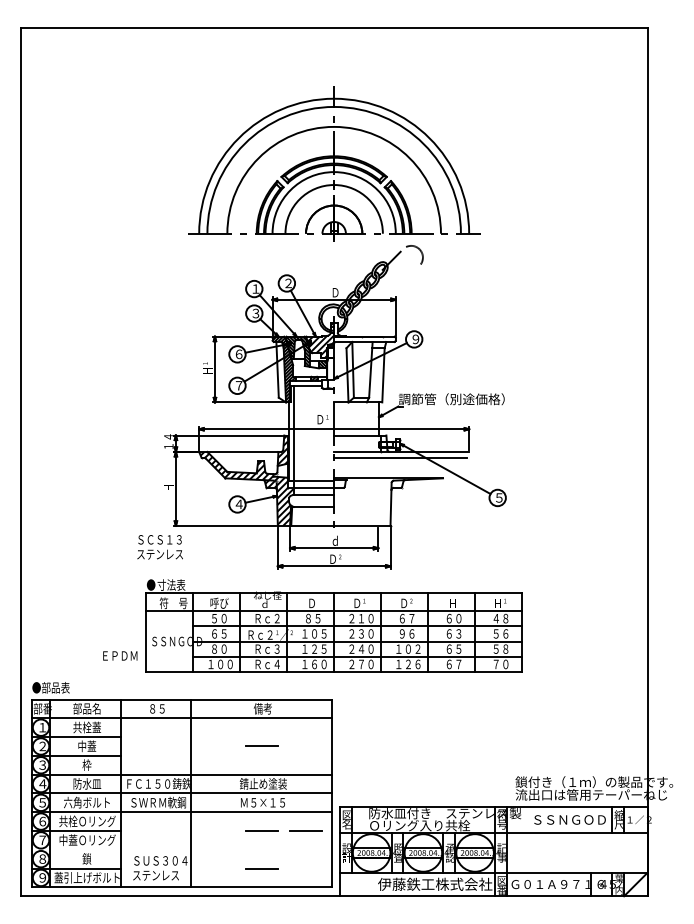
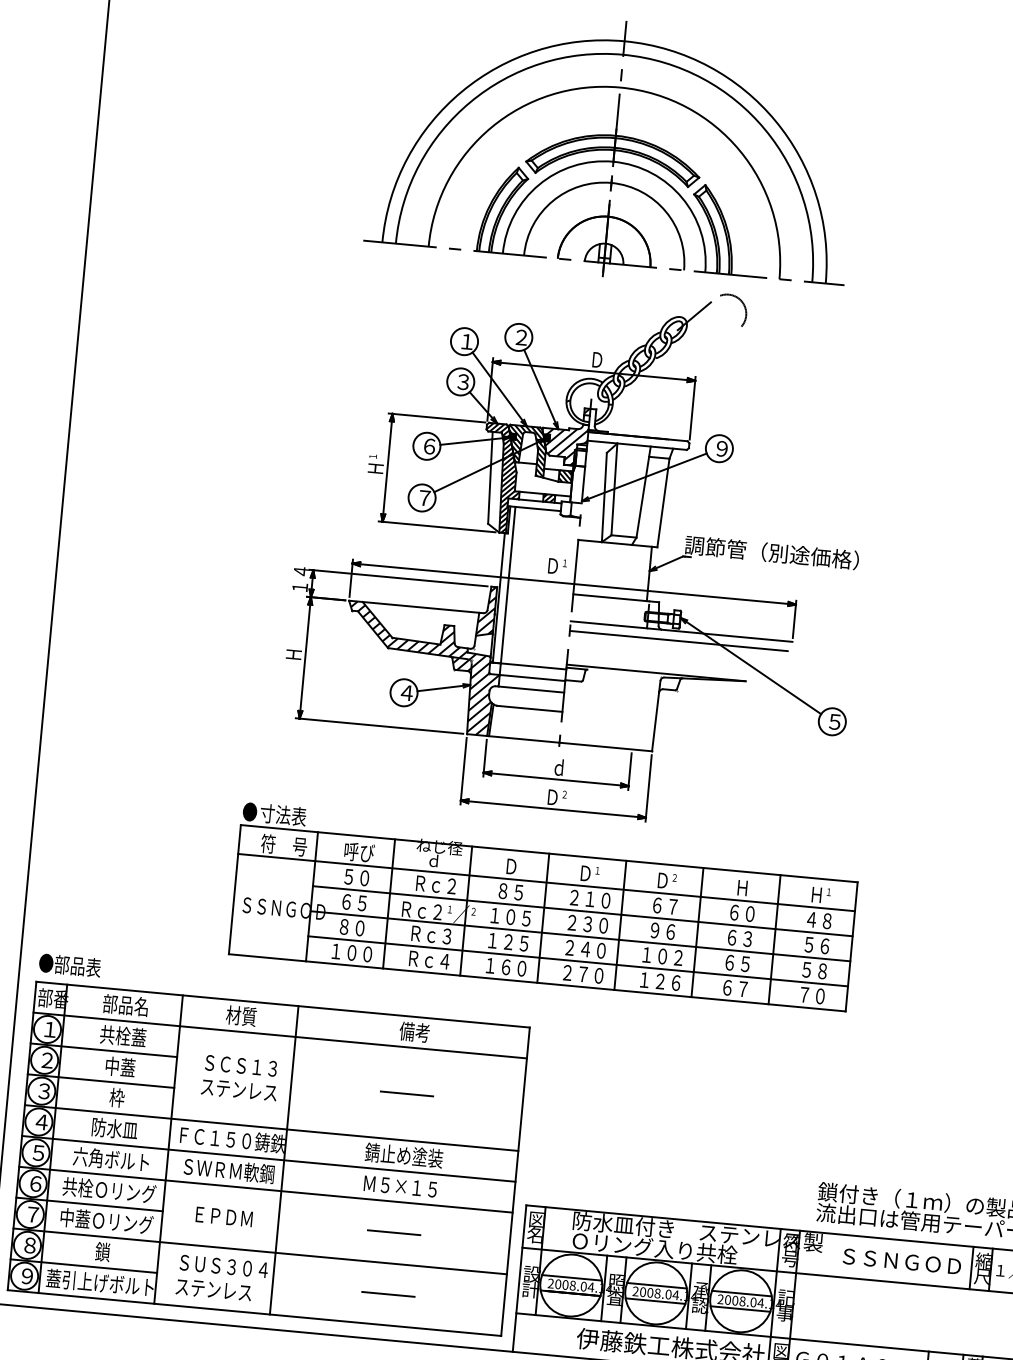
text: (159, 547) -> (239, 1078), moved
text: (120, 655) -> (224, 1216), moved
text: (157, 708) -> (241, 1015), ８５ -> 材質
line: (305, 830) -> (466, 1238), removed
line: (181, 849) -> (259, 1250), added

